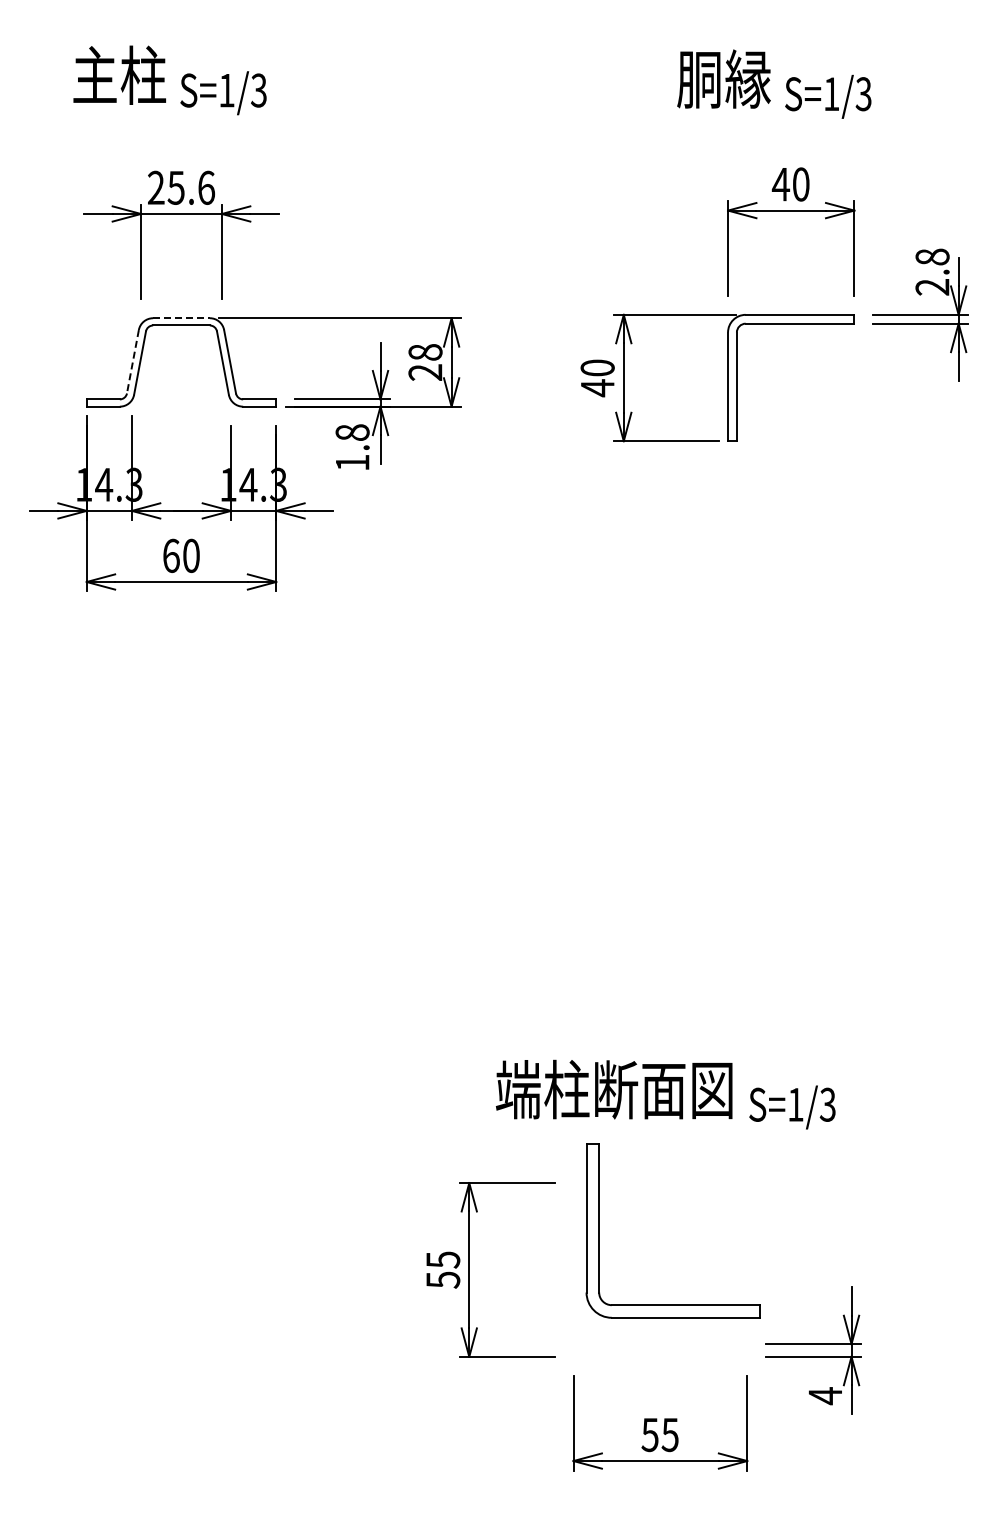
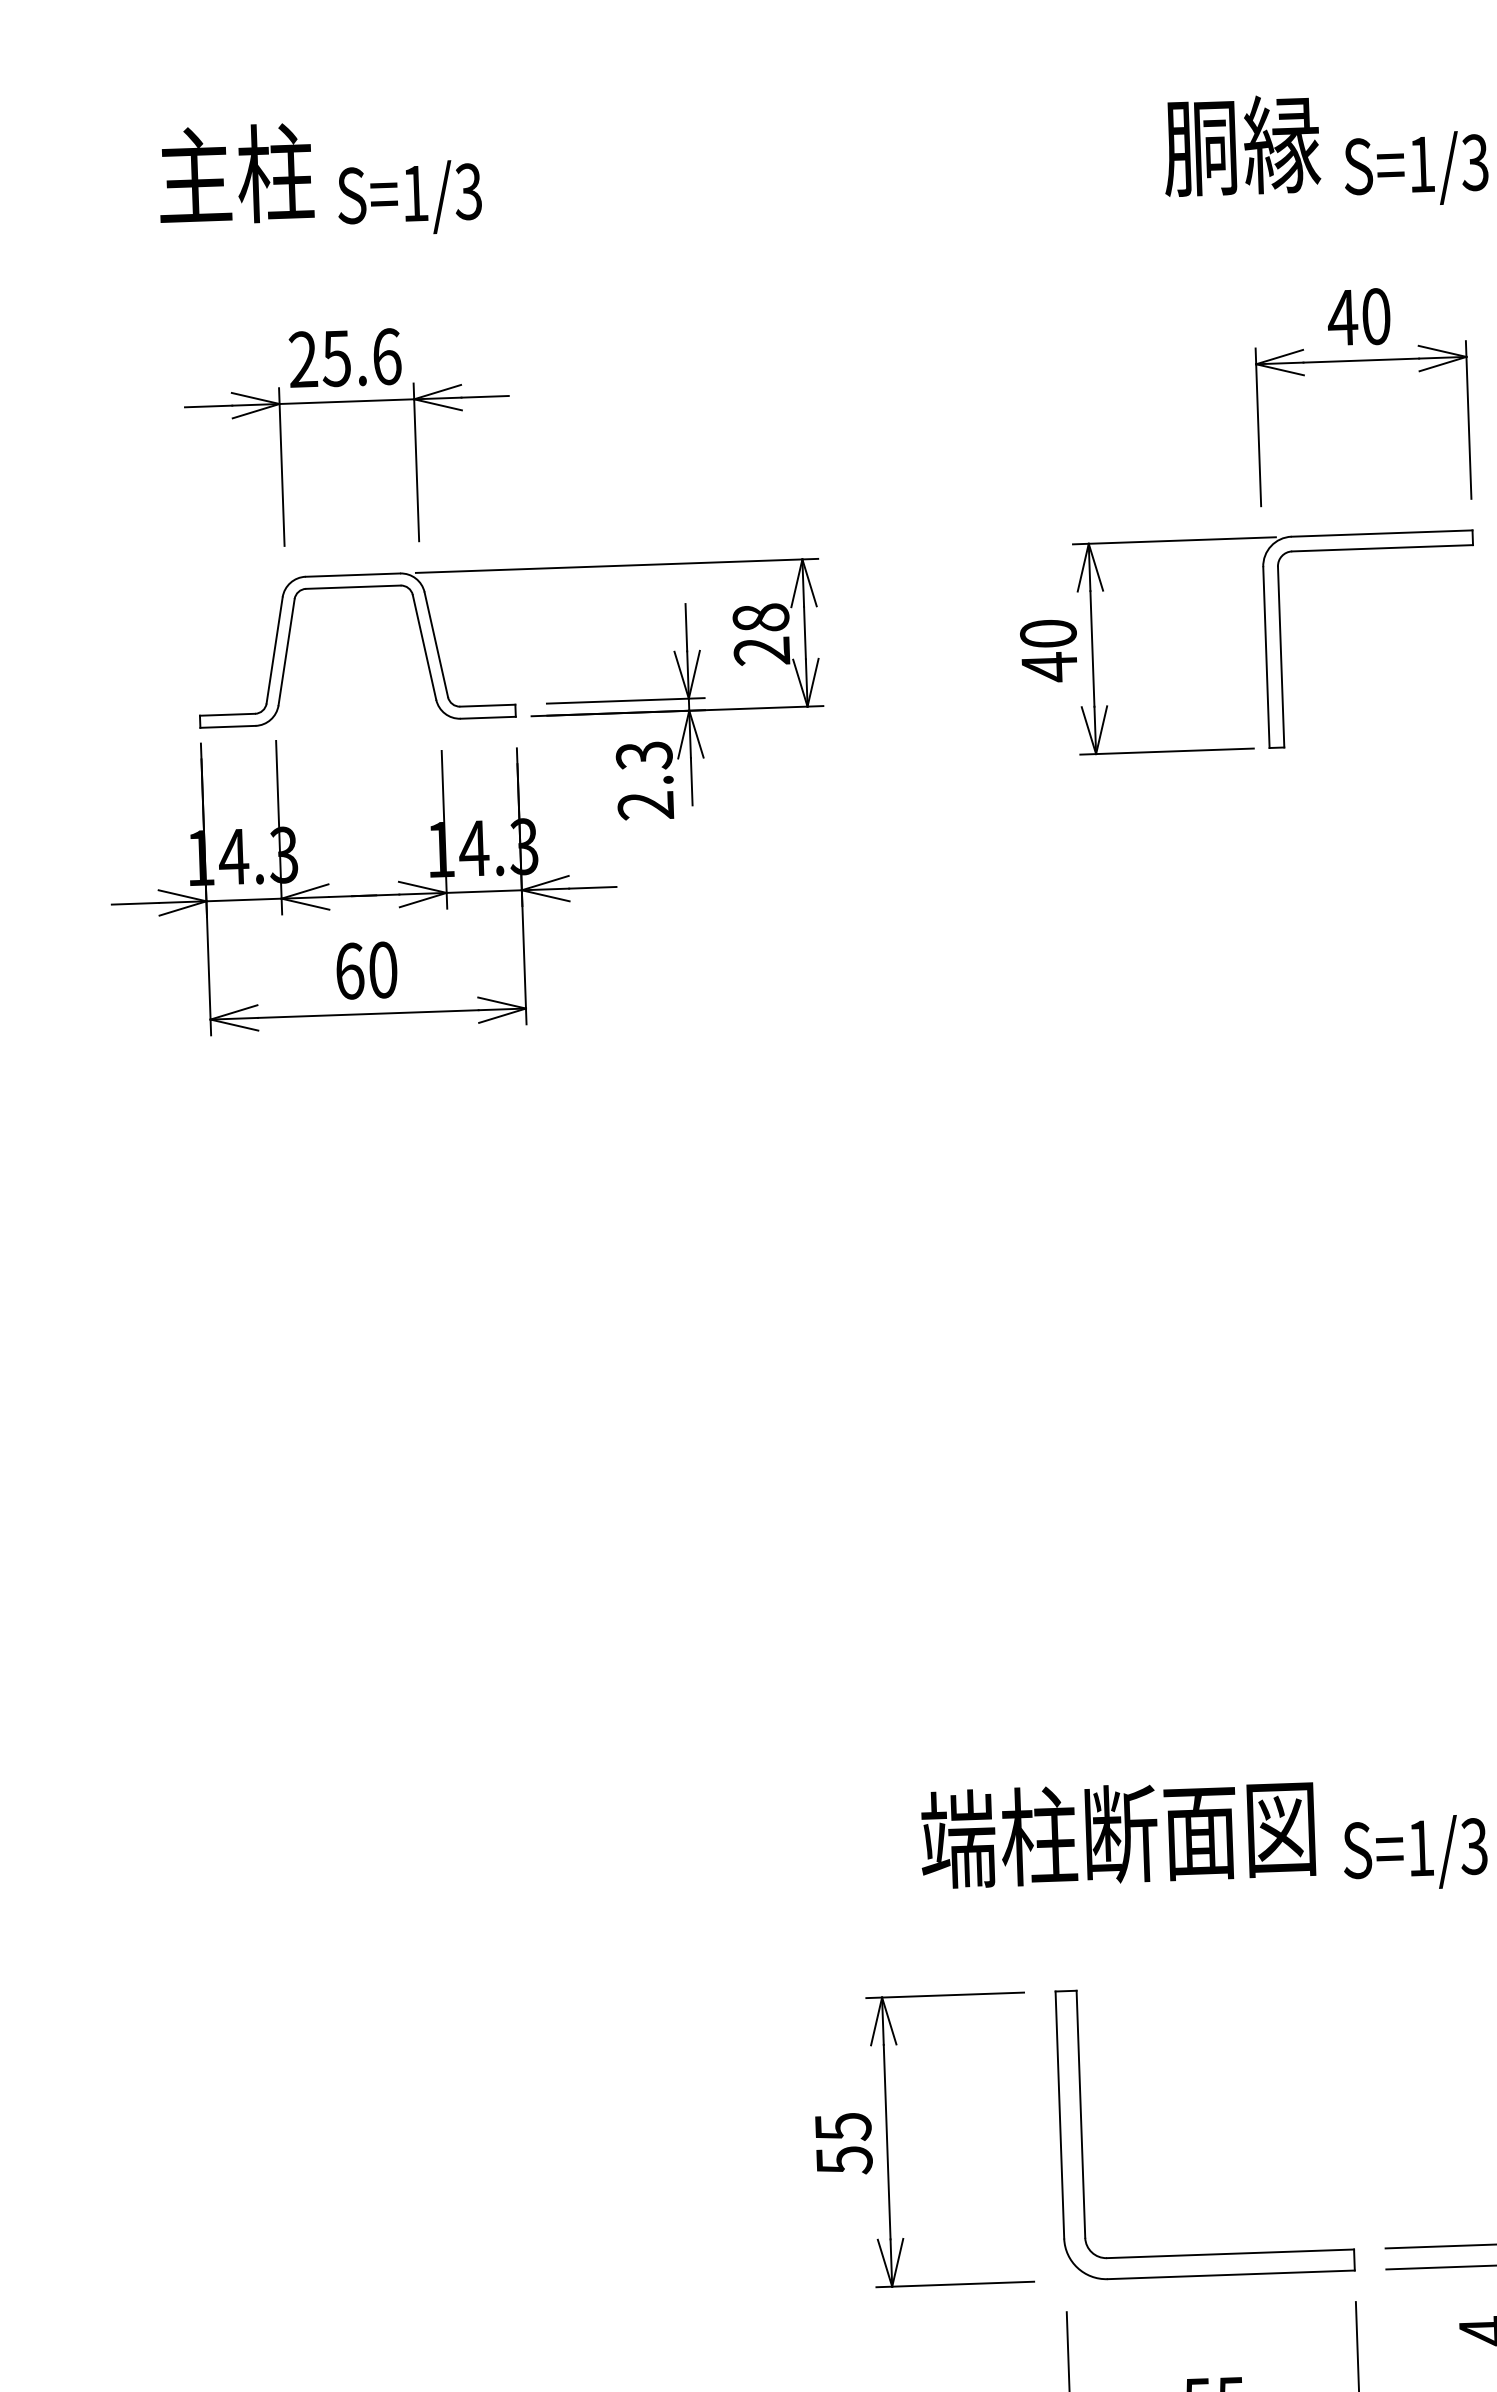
line: (182, 318) -> (354, 575), dashed -> solid
line: (132, 362) -> (273, 651), dashed -> solid
text: (352, 447) -> (645, 780), 1.8 -> 2.3
part: (599, 1230) -> (1082, 2134), moved

